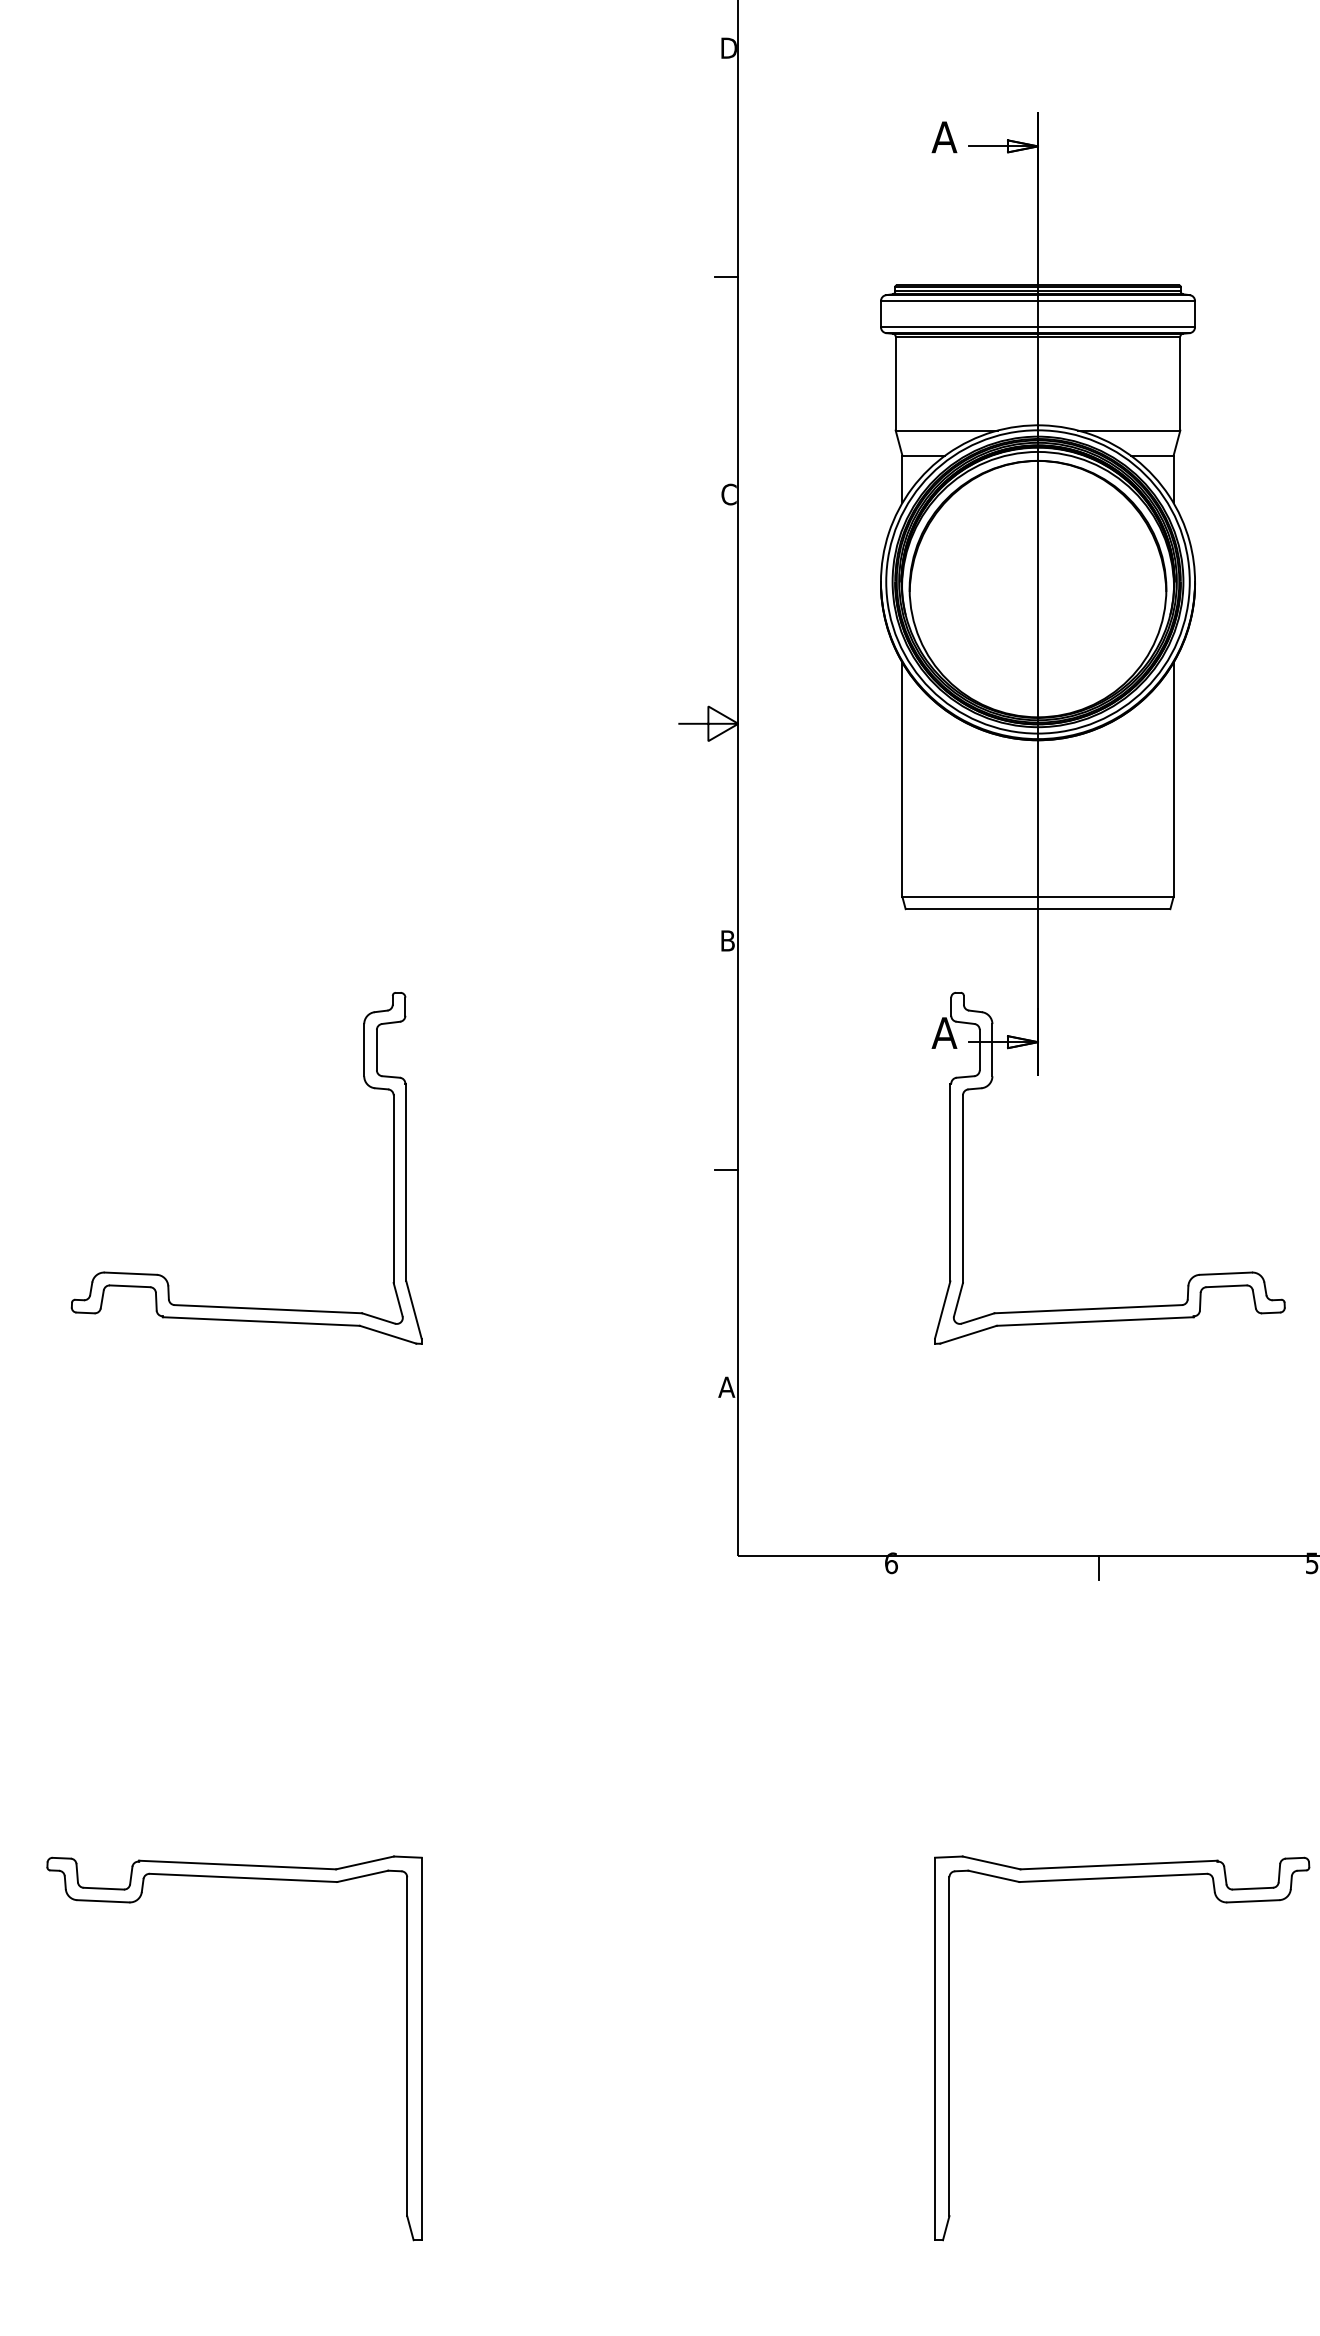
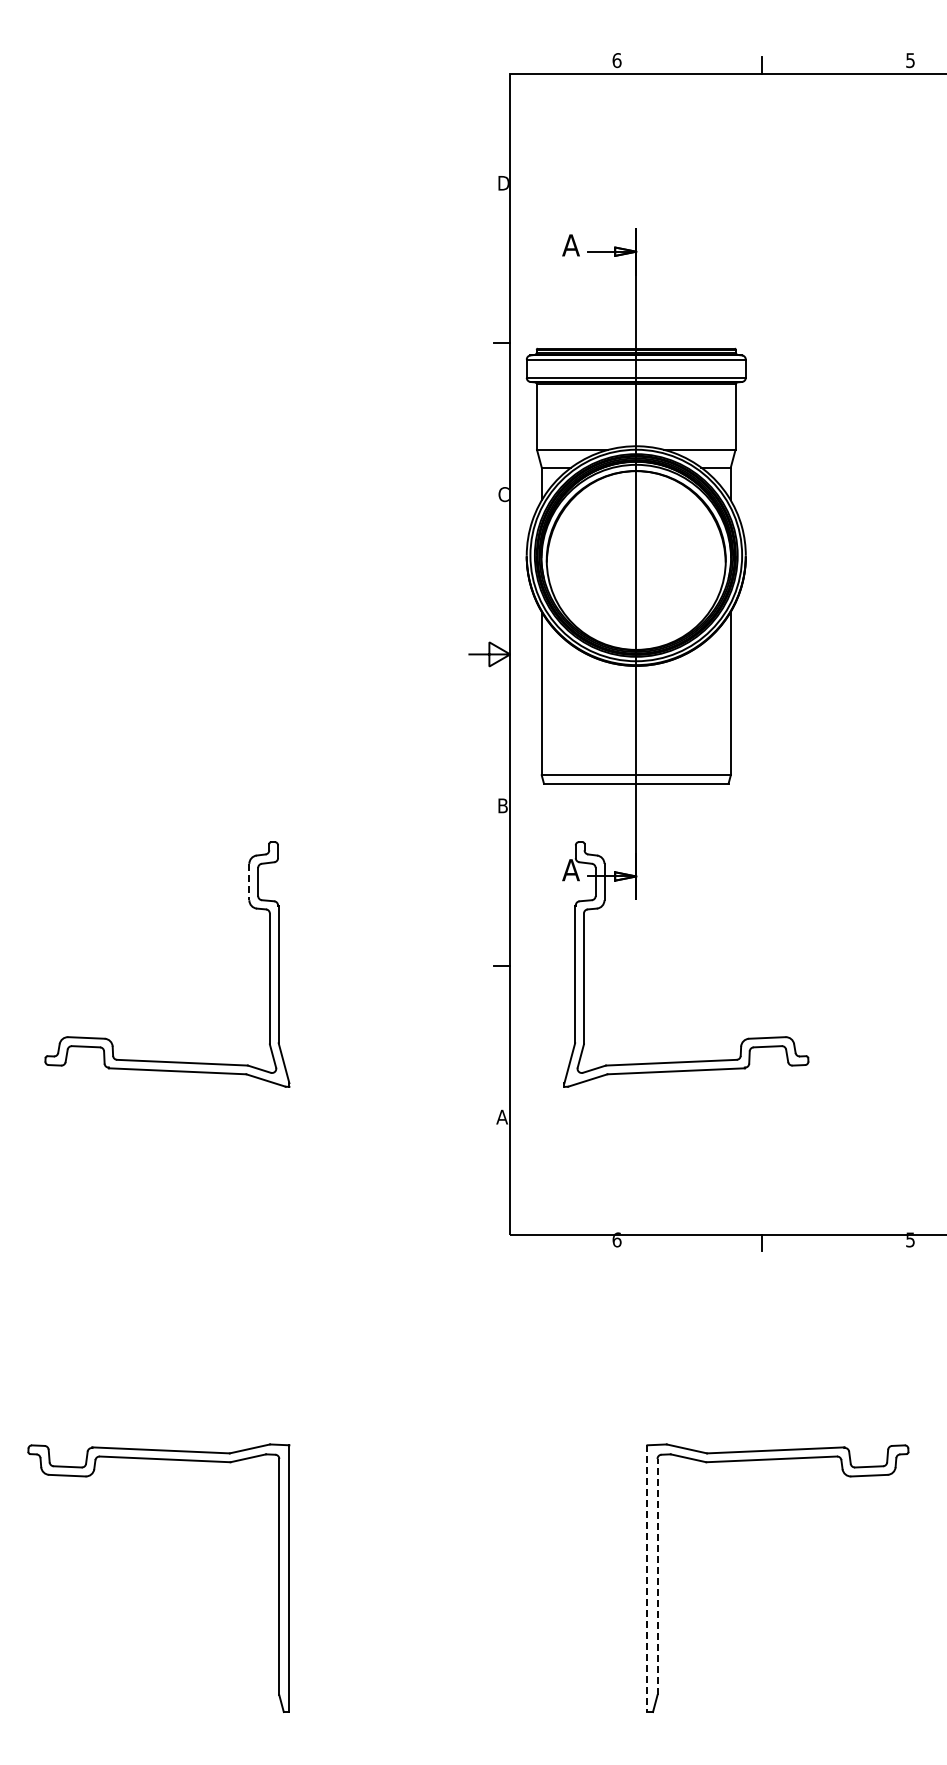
part: (1082, 728) -> (667, 657), moved
line: (364, 1050) -> (249, 882), solid -> dashed
line: (949, 2045) -> (657, 1576), solid -> dashed
line: (935, 2050) -> (647, 1579), solid -> dashed

